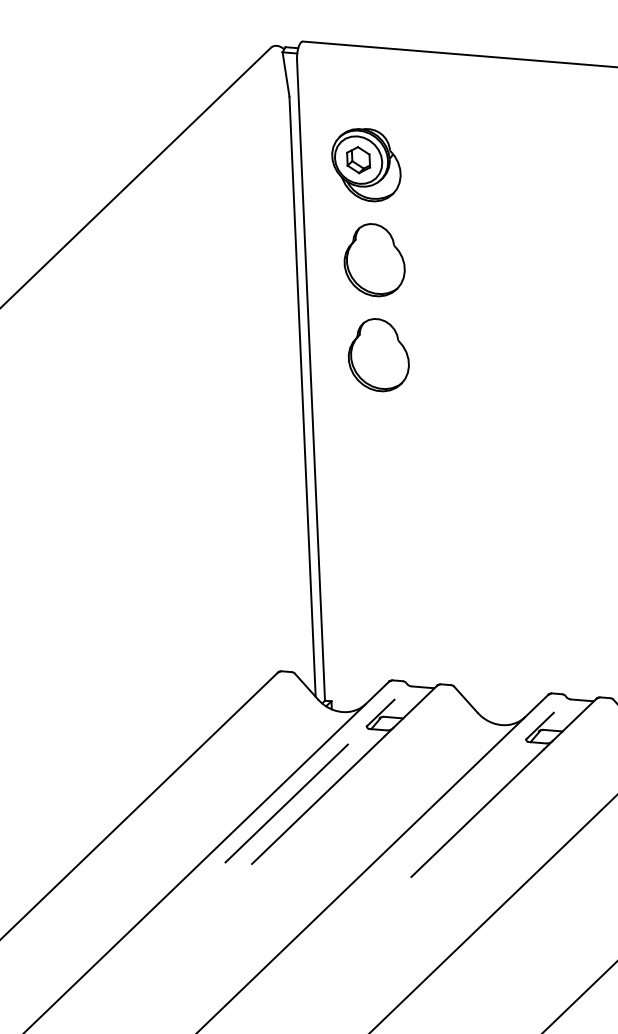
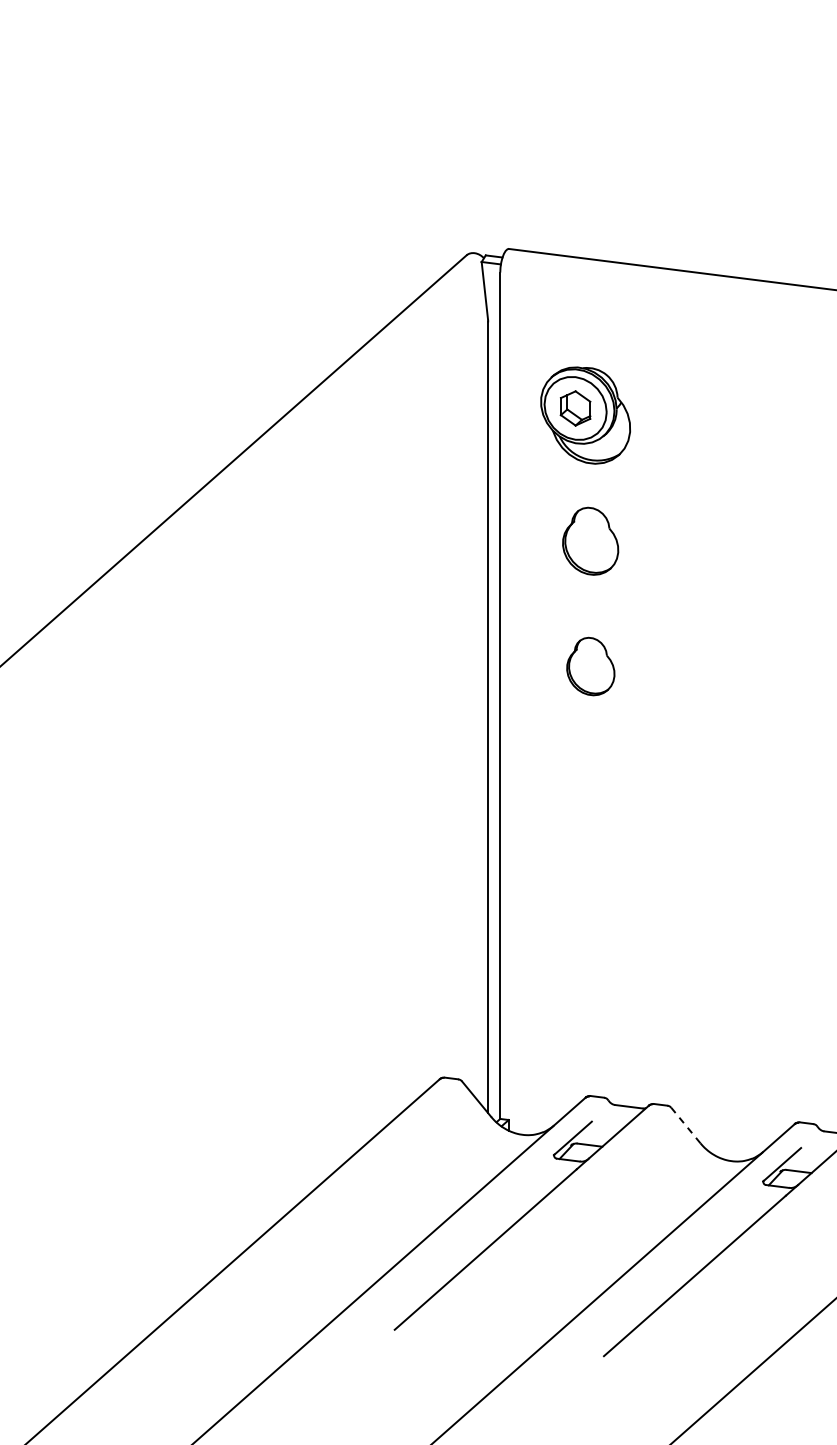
part: (374, 260) -> (590, 541), size x0.7
part: (378, 355) -> (590, 666), size x0.6
line: (465, 699) -> (685, 1125), solid -> dashed
line: (286, 803) -> (443, 1252), removed

